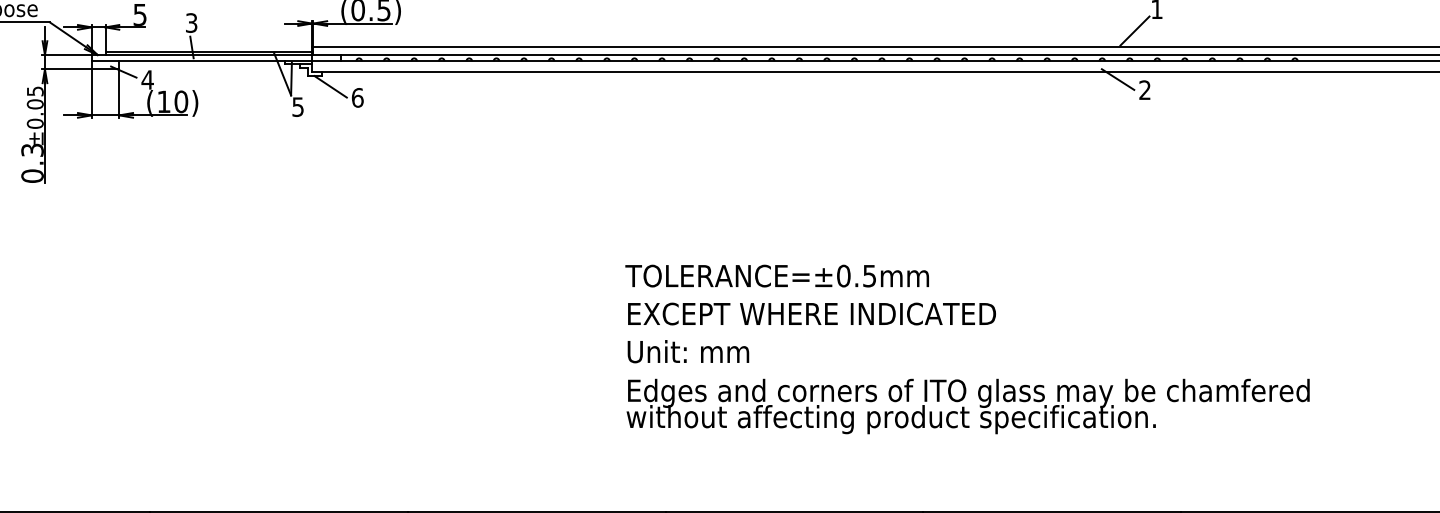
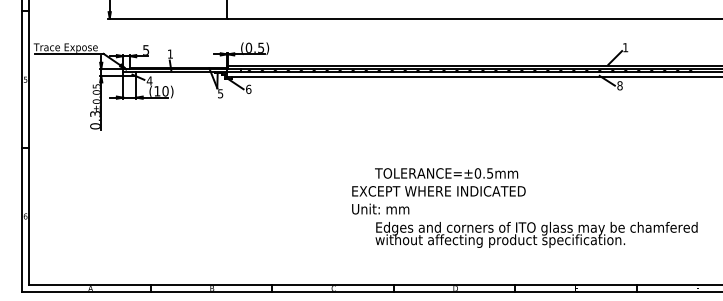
text: (189, 21) -> (169, 53), 3 -> 1
text: (1143, 89) -> (619, 85), 2 -> 8
text: (811, 333) -> (438, 200), moved

